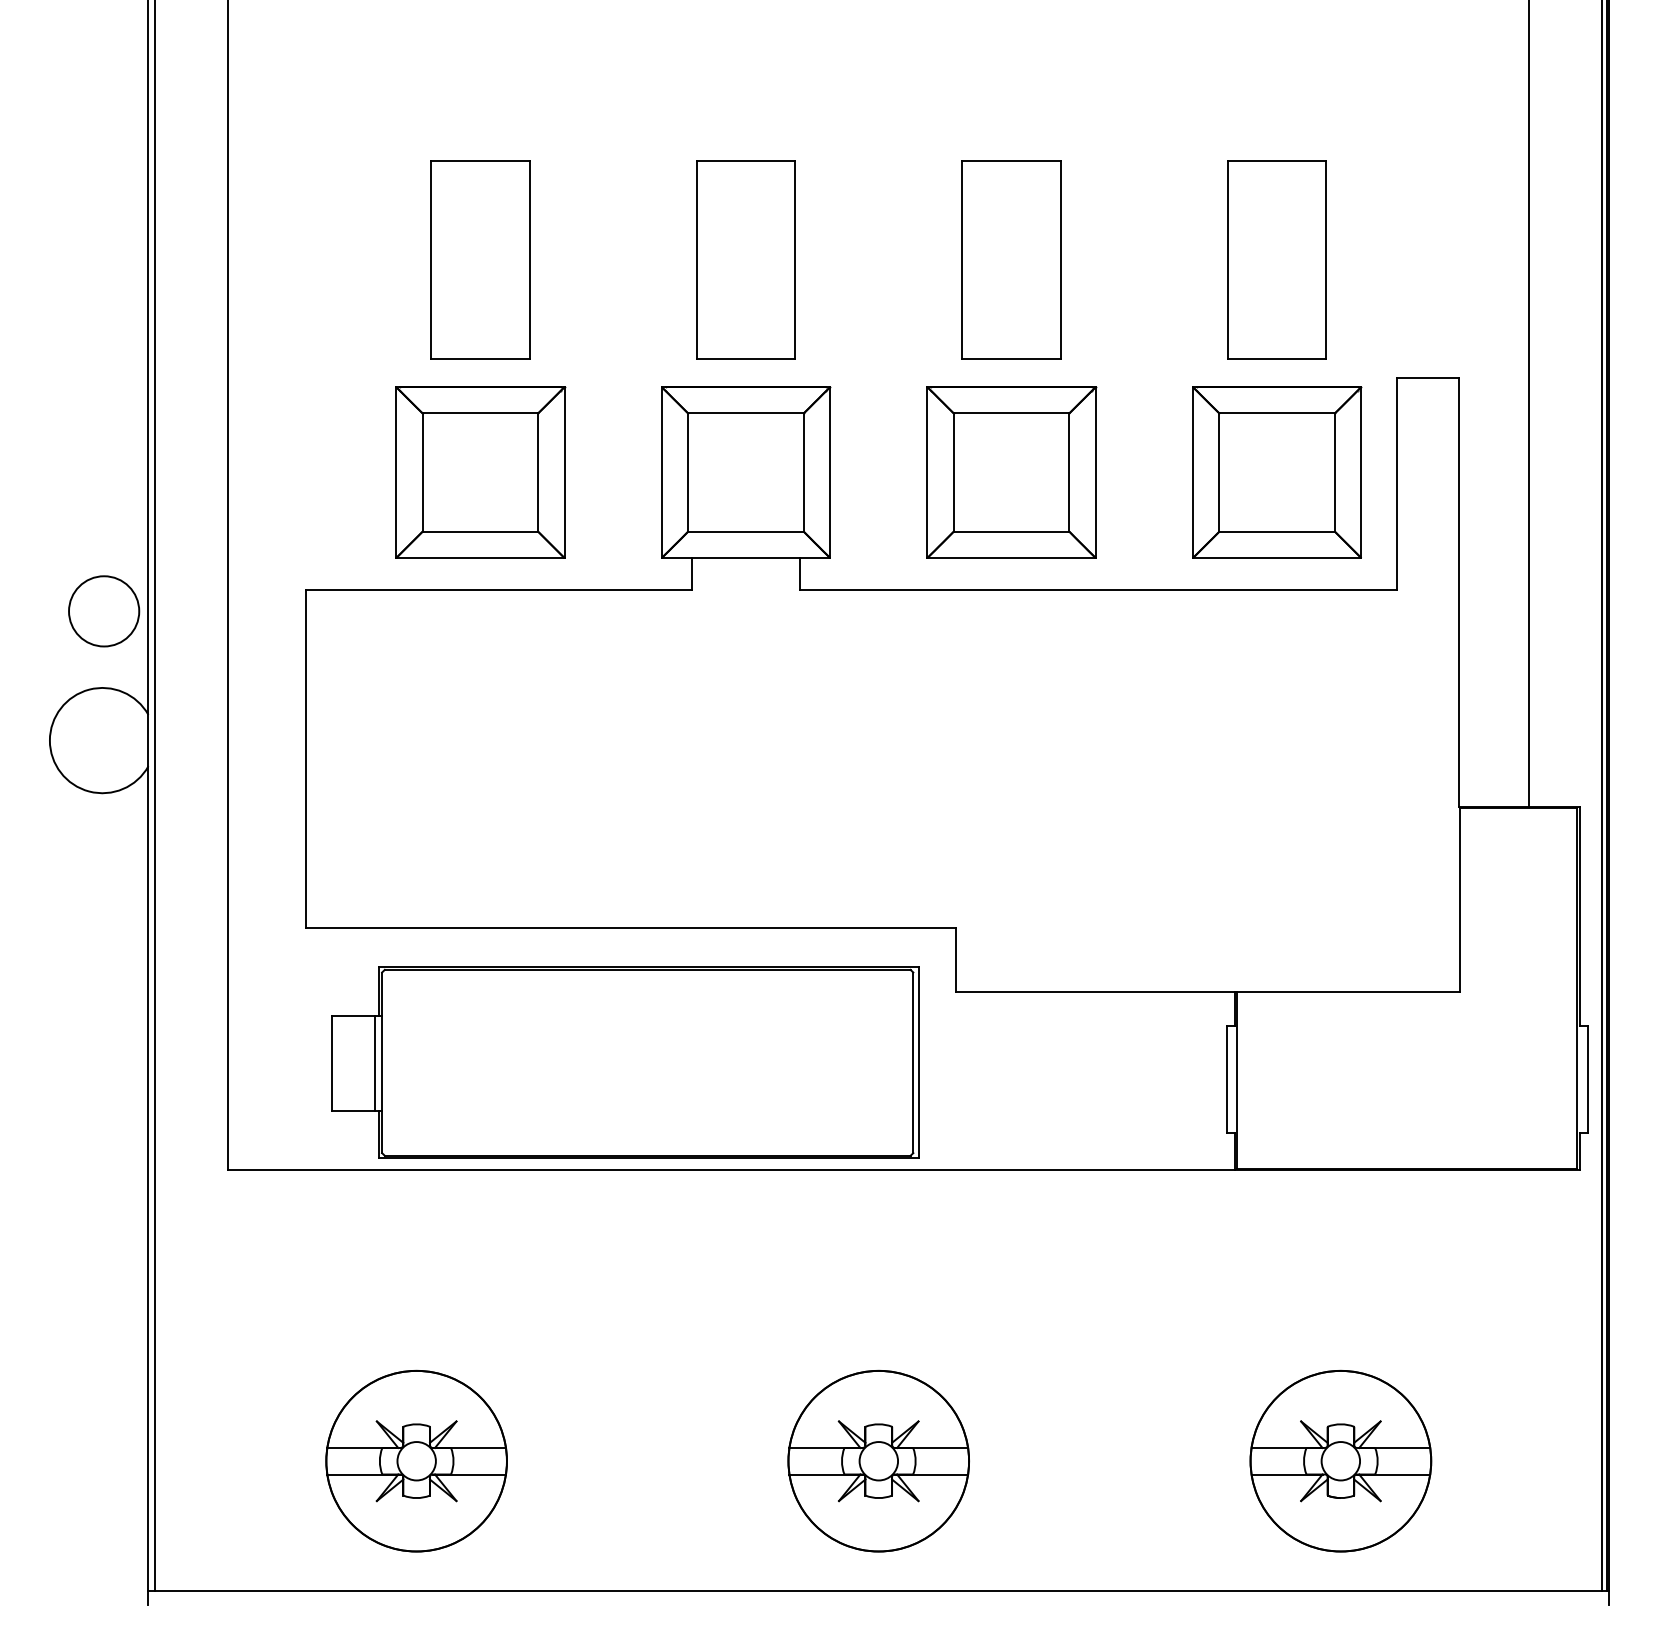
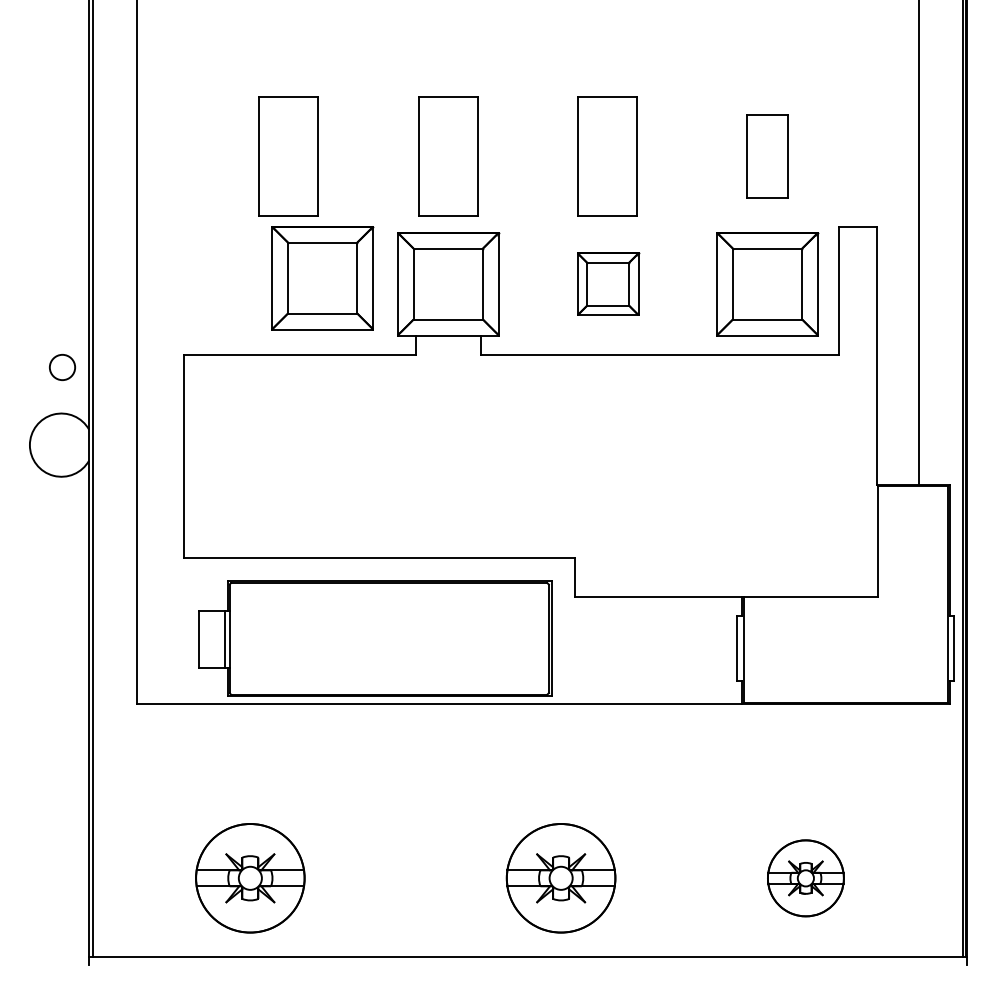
part: (1277, 260) -> (767, 156), size x0.7
part: (480, 473) -> (322, 278), moved
part: (1012, 473) -> (608, 284), size x0.6
circle: (104, 611) -> (62, 367), size x0.6
part: (877, 1461) -> (560, 878), moved
part: (1340, 1461) -> (805, 878), size x0.7

